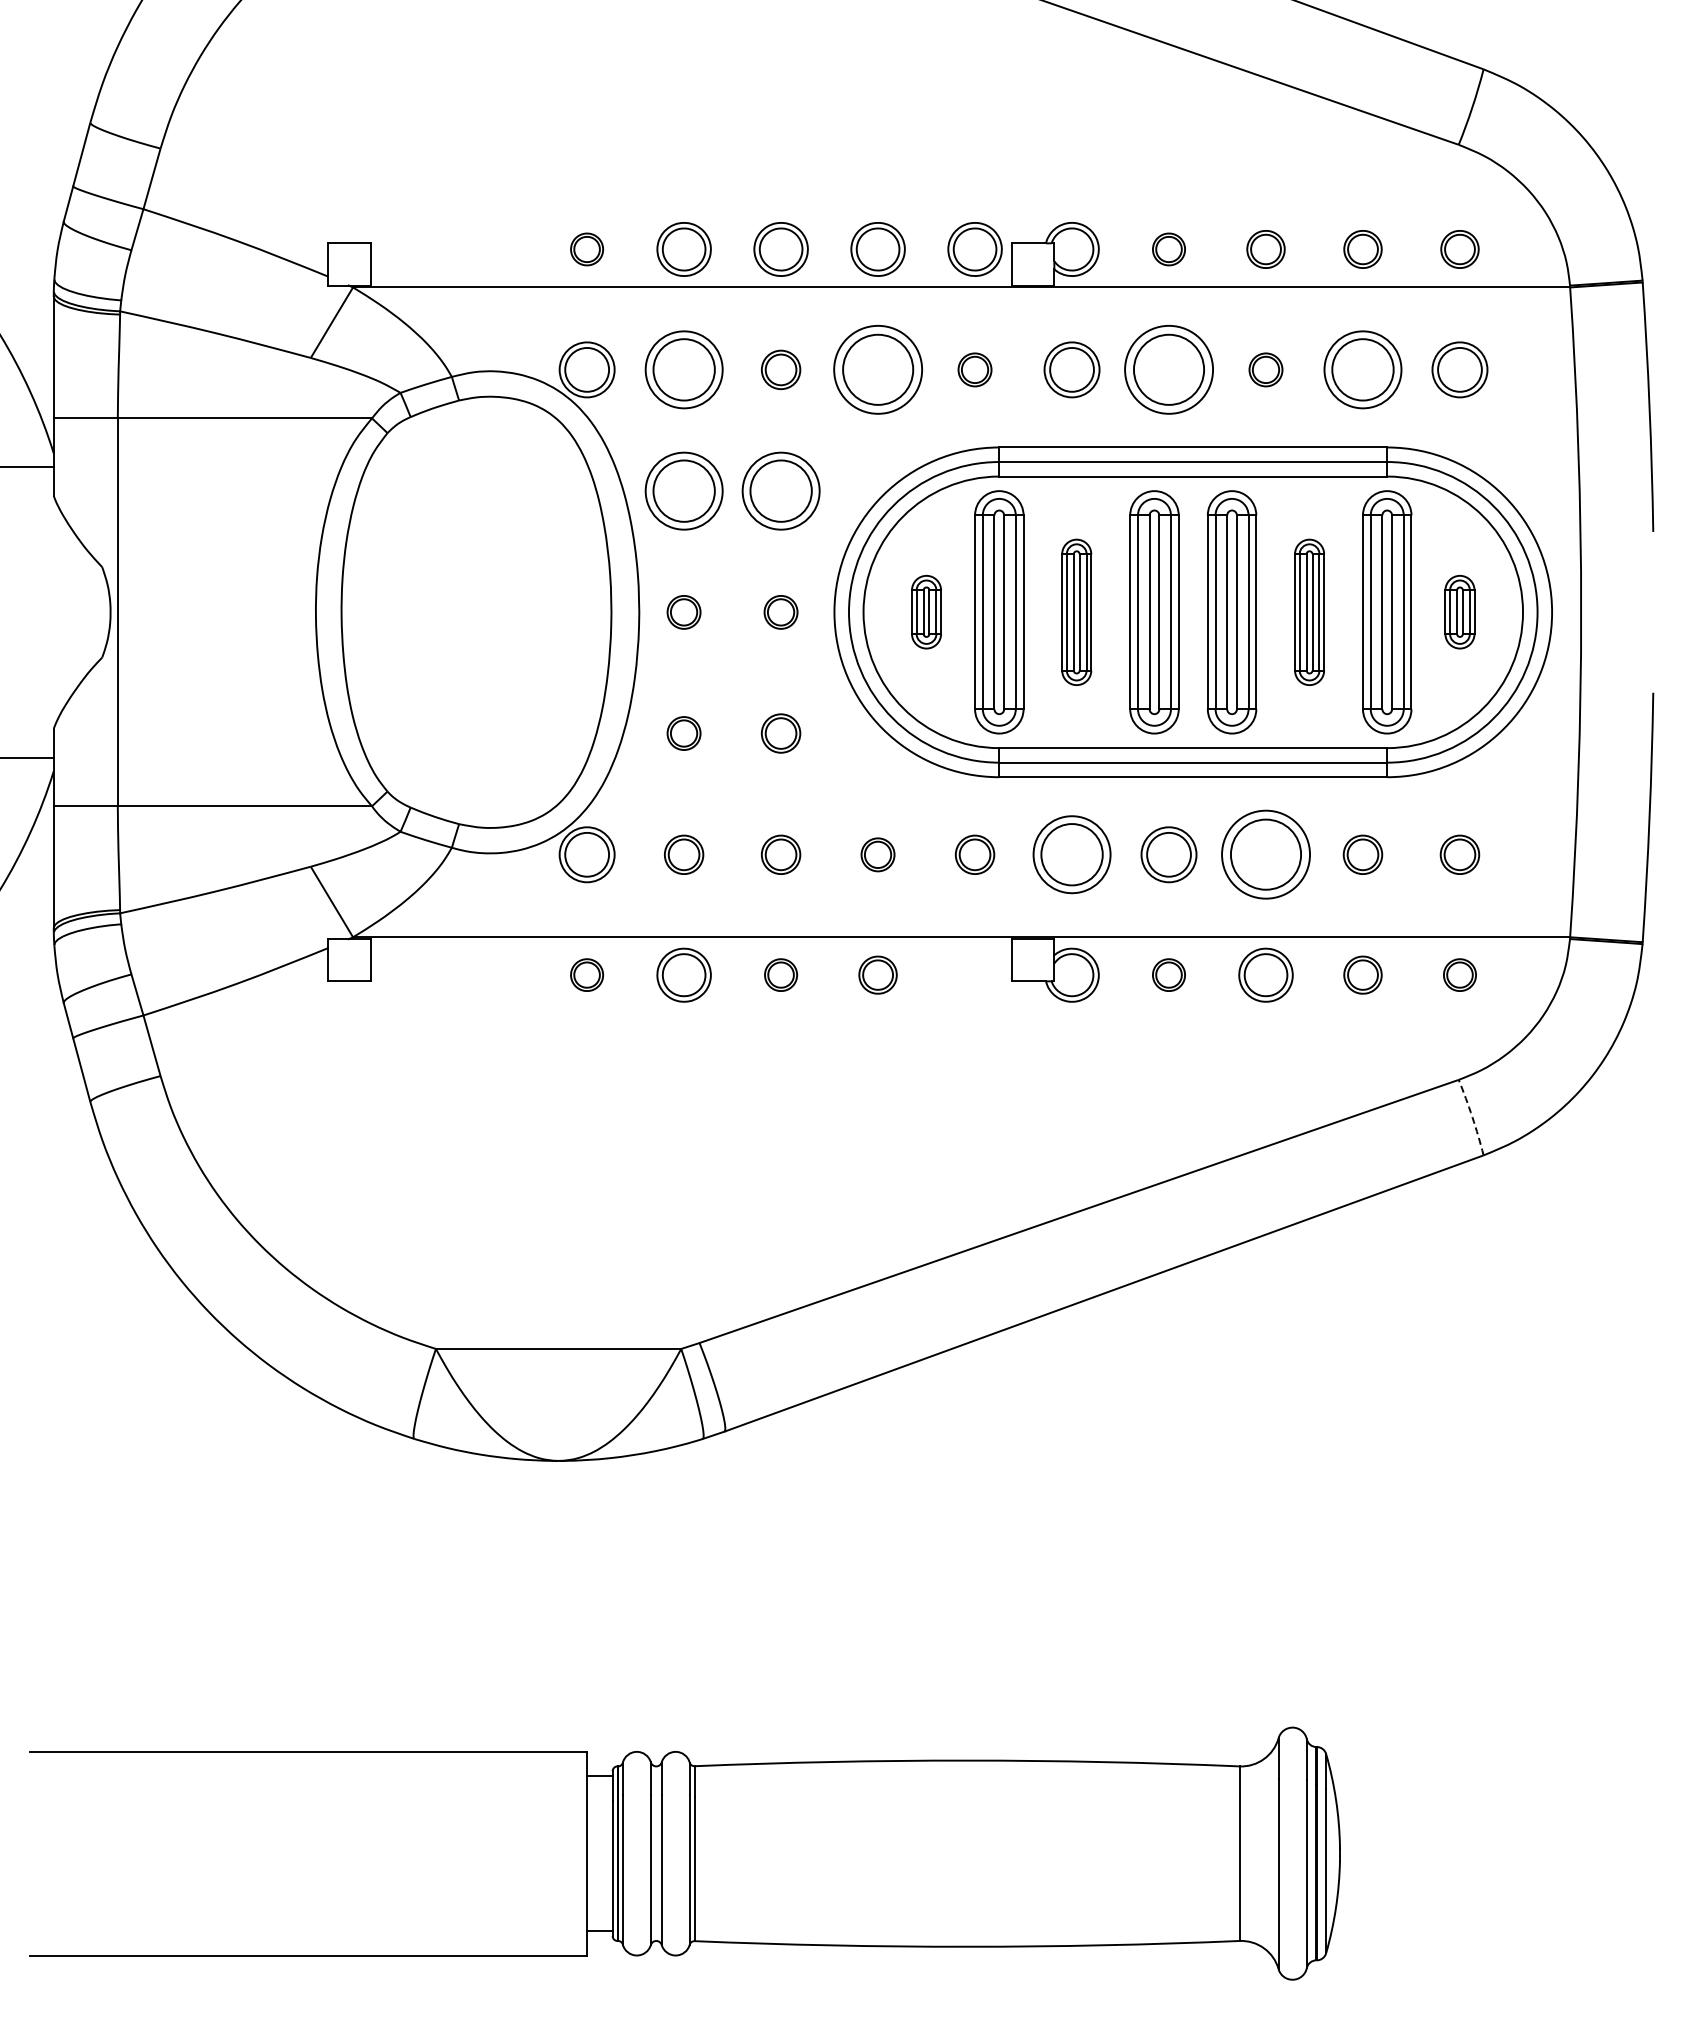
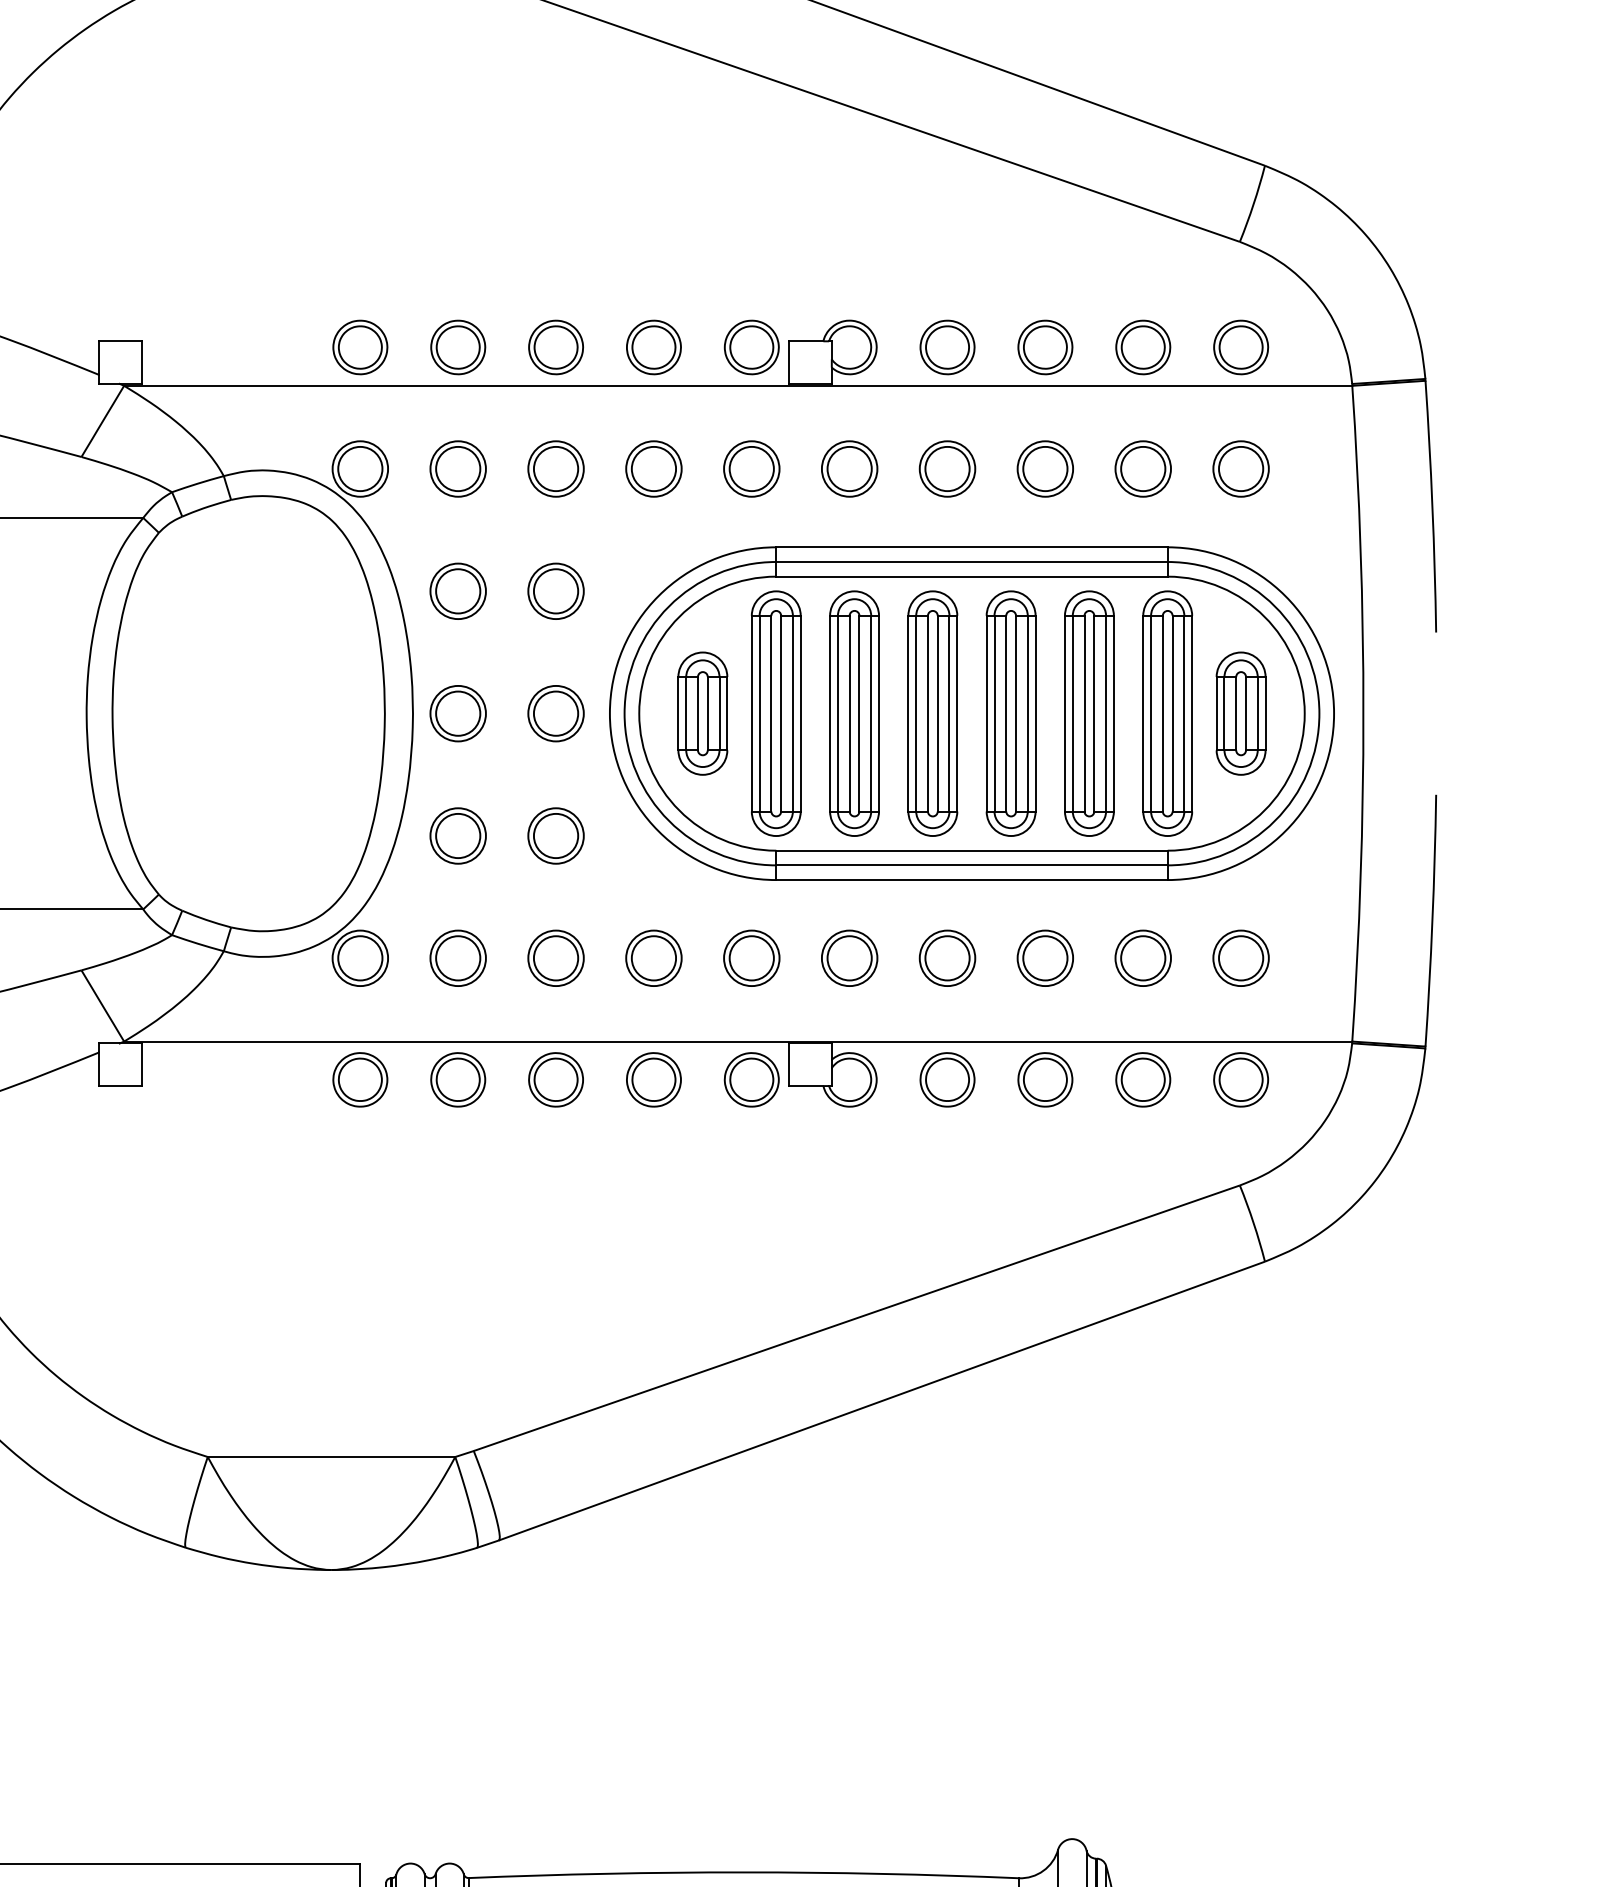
part: (586, 249) -> (359, 347), size x1.67
part: (1168, 249) -> (946, 347), size x1.67
part: (1265, 249) -> (1044, 347), size x1.43
part: (1362, 249) -> (1142, 347), size x1.43
part: (1459, 249) -> (1240, 347), size x1.43
part: (683, 369) -> (457, 468), size x0.71
part: (780, 369) -> (555, 468), size x1.43
part: (877, 369) -> (653, 468), size x0.62
part: (974, 369) -> (751, 468), size x1.67
part: (1168, 369) -> (946, 468), size x0.62
part: (1265, 369) -> (1044, 468), size x1.67
part: (1362, 369) -> (1142, 468), size x0.71
part: (683, 490) -> (457, 590), size x0.71
part: (780, 490) -> (555, 590), size x0.71
part: (926, 611) -> (702, 712), size x1.67
part: (1459, 611) -> (1240, 712), size x1.67
part: (683, 612) -> (457, 713), size x1.67
part: (780, 612) -> (555, 713), size x1.67
part: (1076, 612) -> (854, 713), size x1.67
part: (1309, 612) -> (1089, 713), size x1.67
part: (683, 733) -> (457, 835), size x1.67
part: (780, 733) -> (555, 835), size x1.43
part: (683, 854) -> (457, 958), size x1.43
part: (780, 854) -> (555, 958), size x1.43
part: (877, 854) -> (653, 958), size x1.67
part: (974, 854) -> (751, 958), size x1.43
part: (1071, 854) -> (849, 958), size x0.71
part: (1265, 854) -> (1044, 958), size x0.62
part: (1362, 854) -> (1142, 958), size x1.43
part: (1459, 854) -> (1240, 958), size x1.43
part: (586, 974) -> (359, 1079), size x1.67
part: (780, 974) -> (555, 1079), size x1.67
part: (877, 974) -> (653, 1079), size x1.43
part: (974, 974) -> (751, 1079), added
part: (1168, 974) -> (946, 1079), size x1.67
part: (1362, 974) -> (1142, 1079), size x1.43
part: (1459, 974) -> (1240, 1079), size x1.67
arc: (1472, 1117) -> (1253, 1223), dashed -> solid

